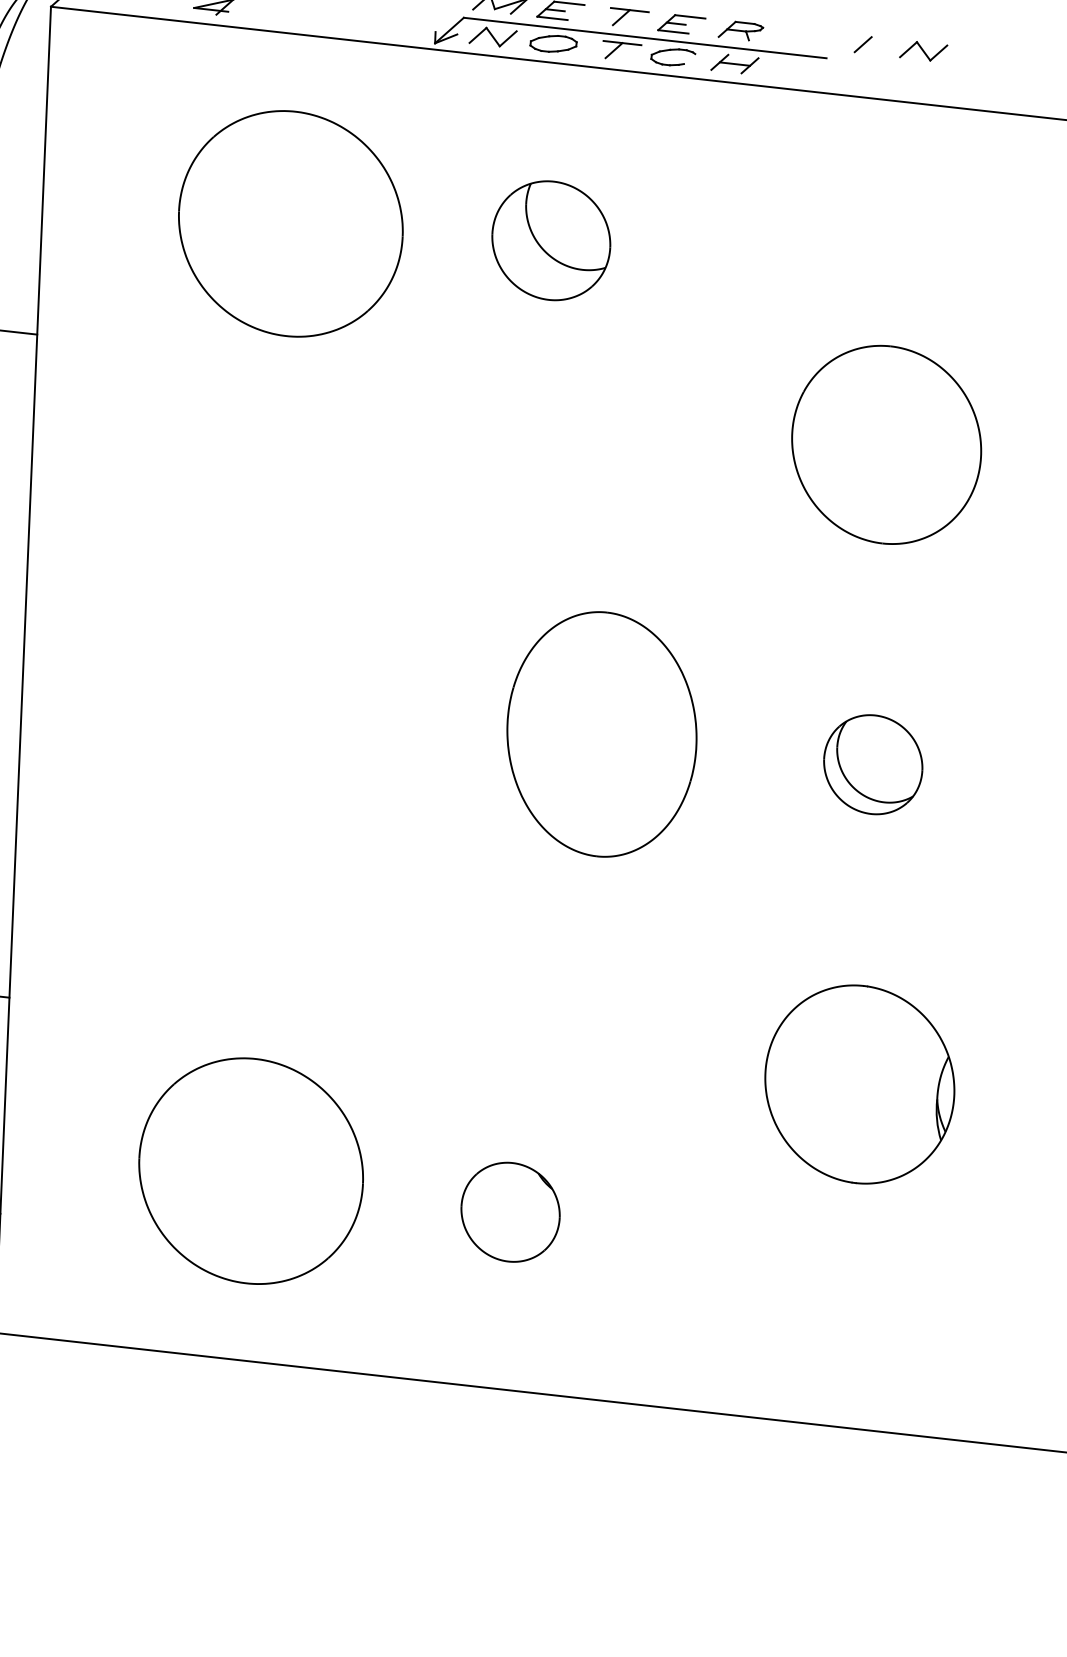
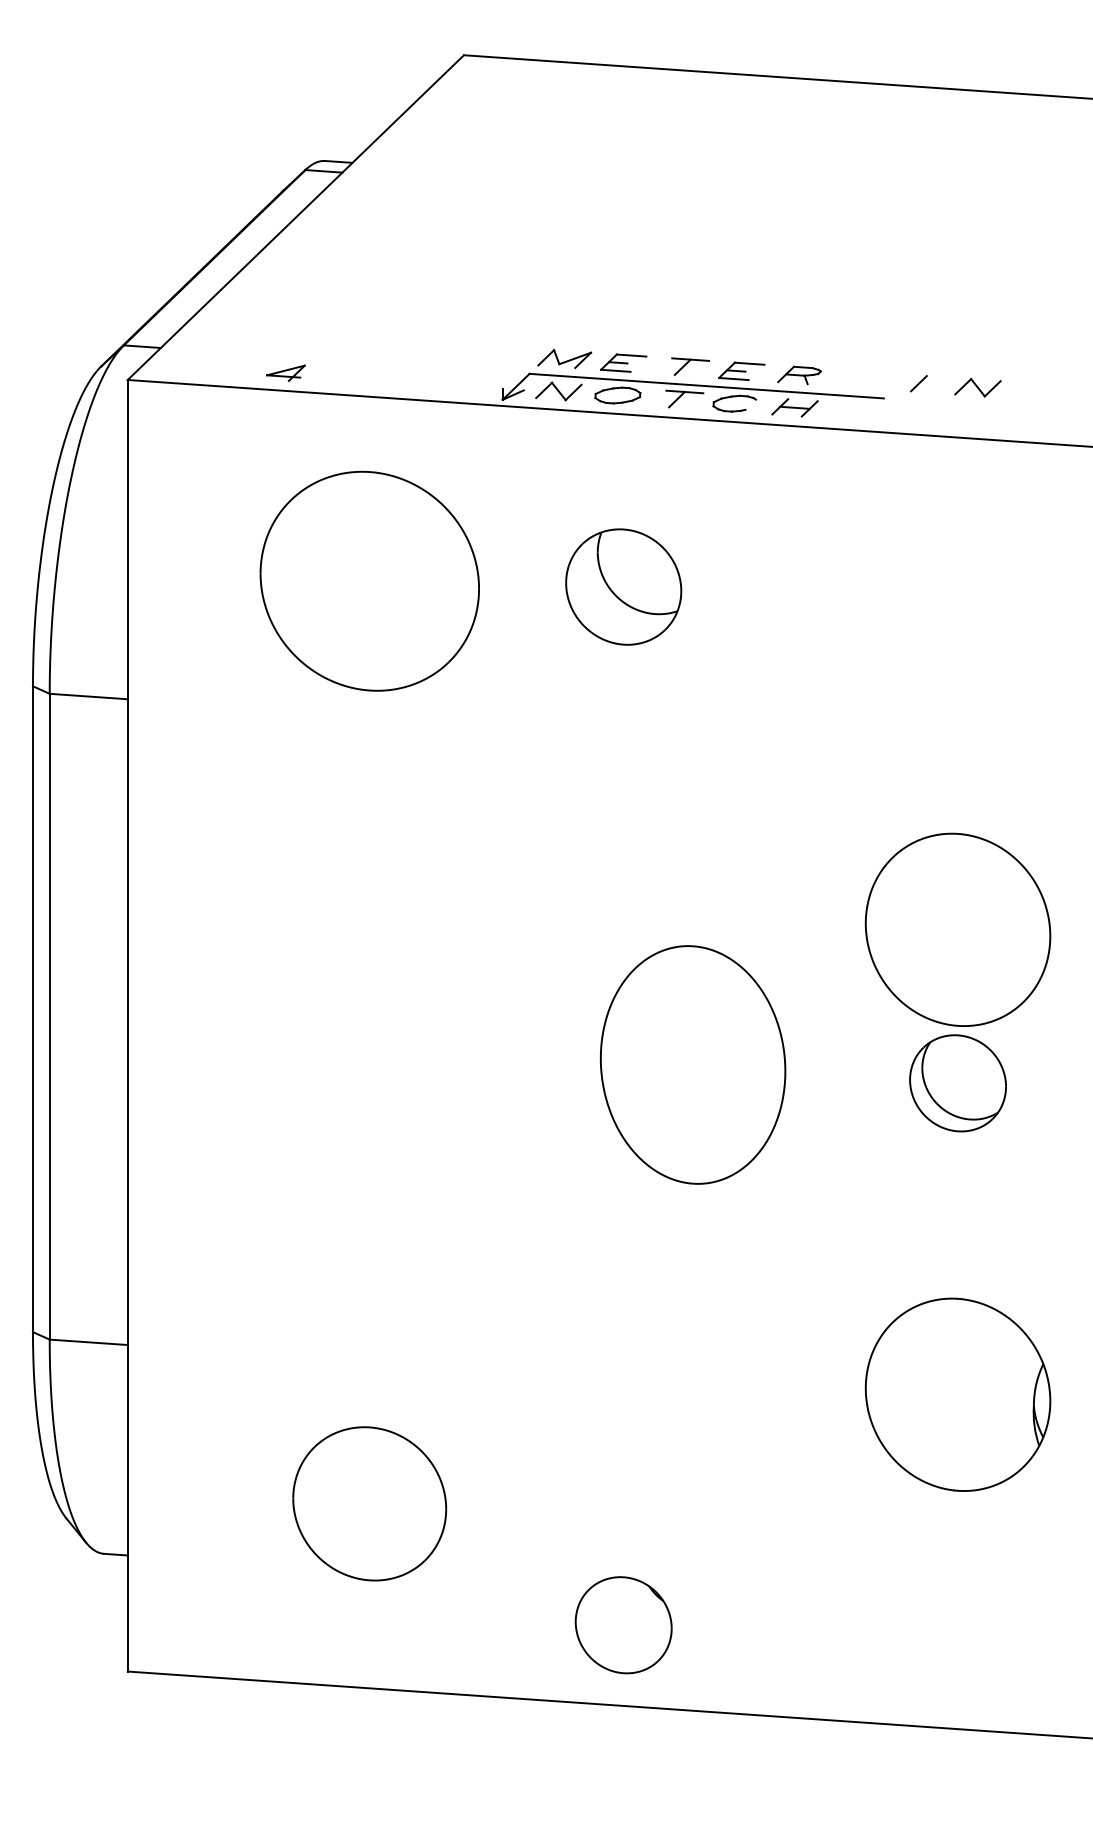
part: (886, 444) -> (957, 929), moved
part: (250, 1170) -> (369, 1503), size x0.7
part: (510, 1212) -> (623, 1625), moved

